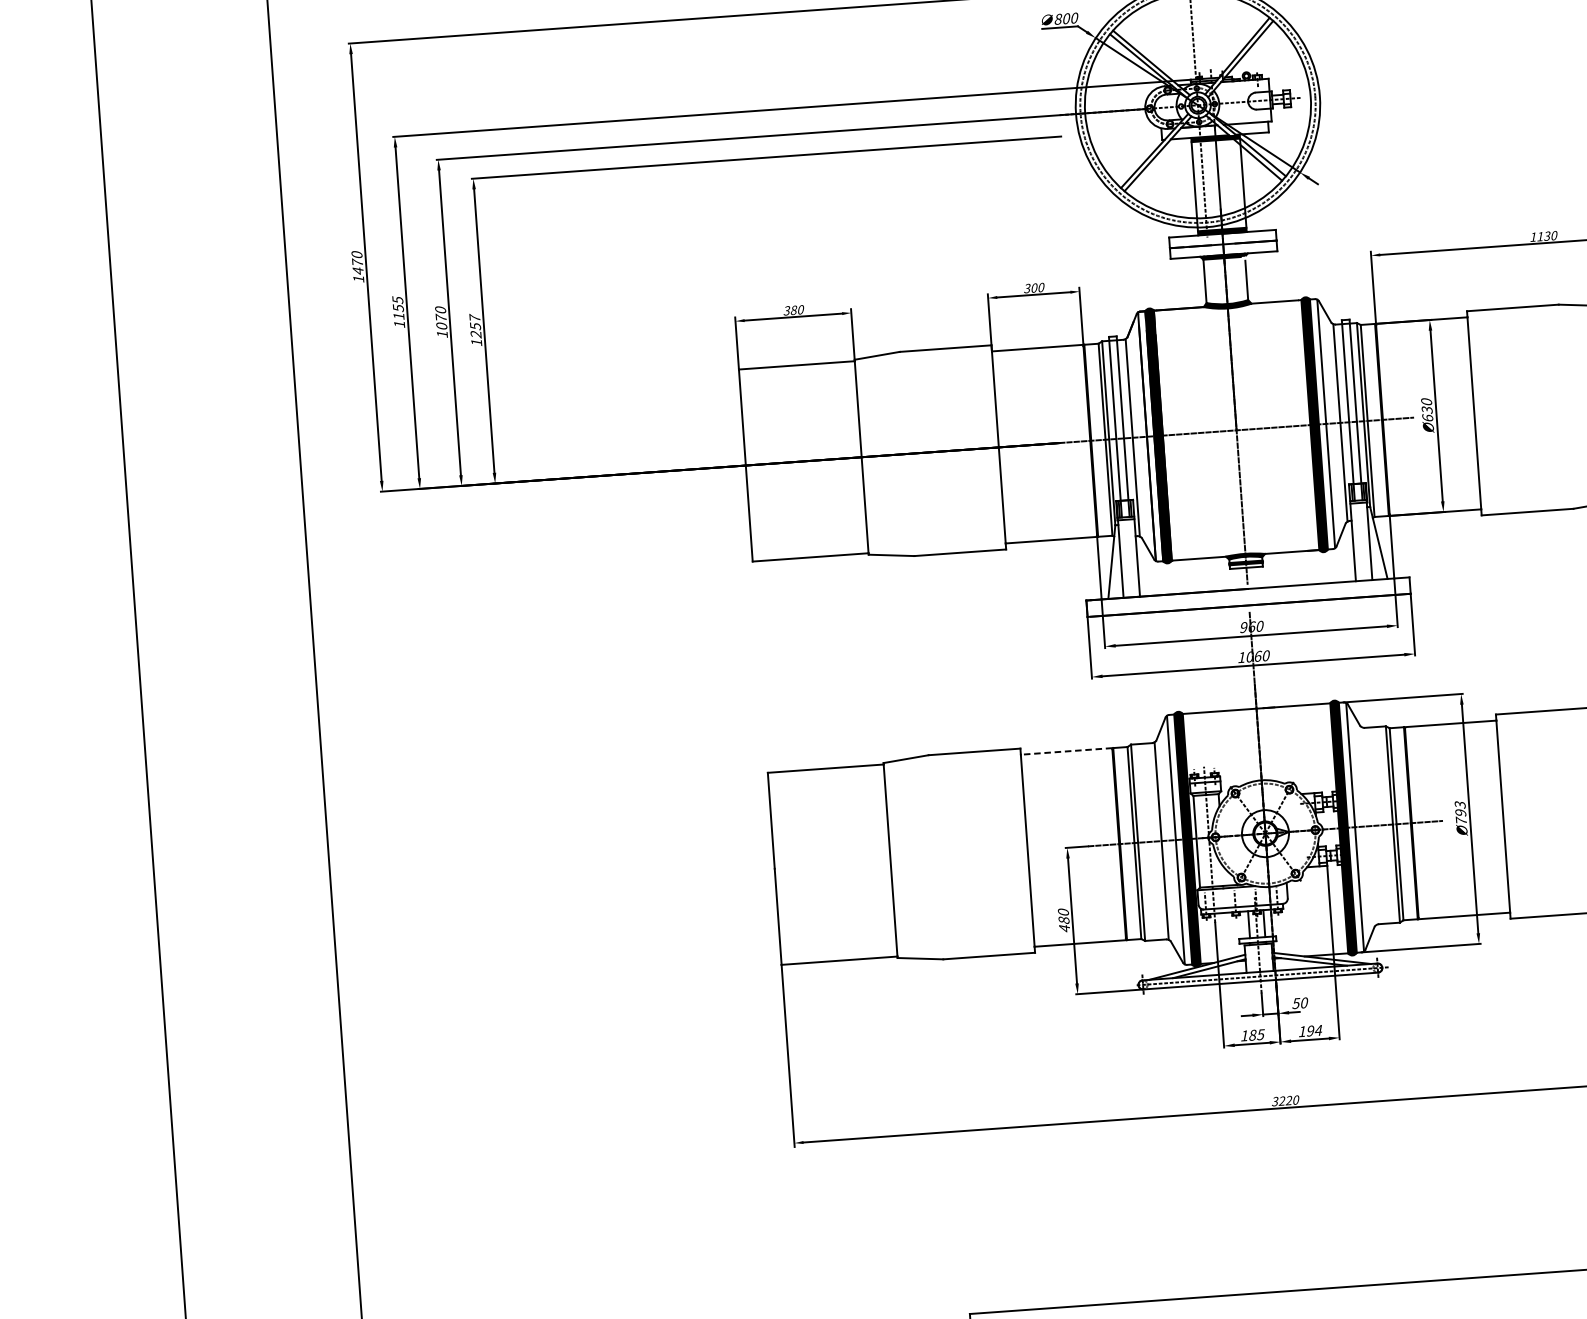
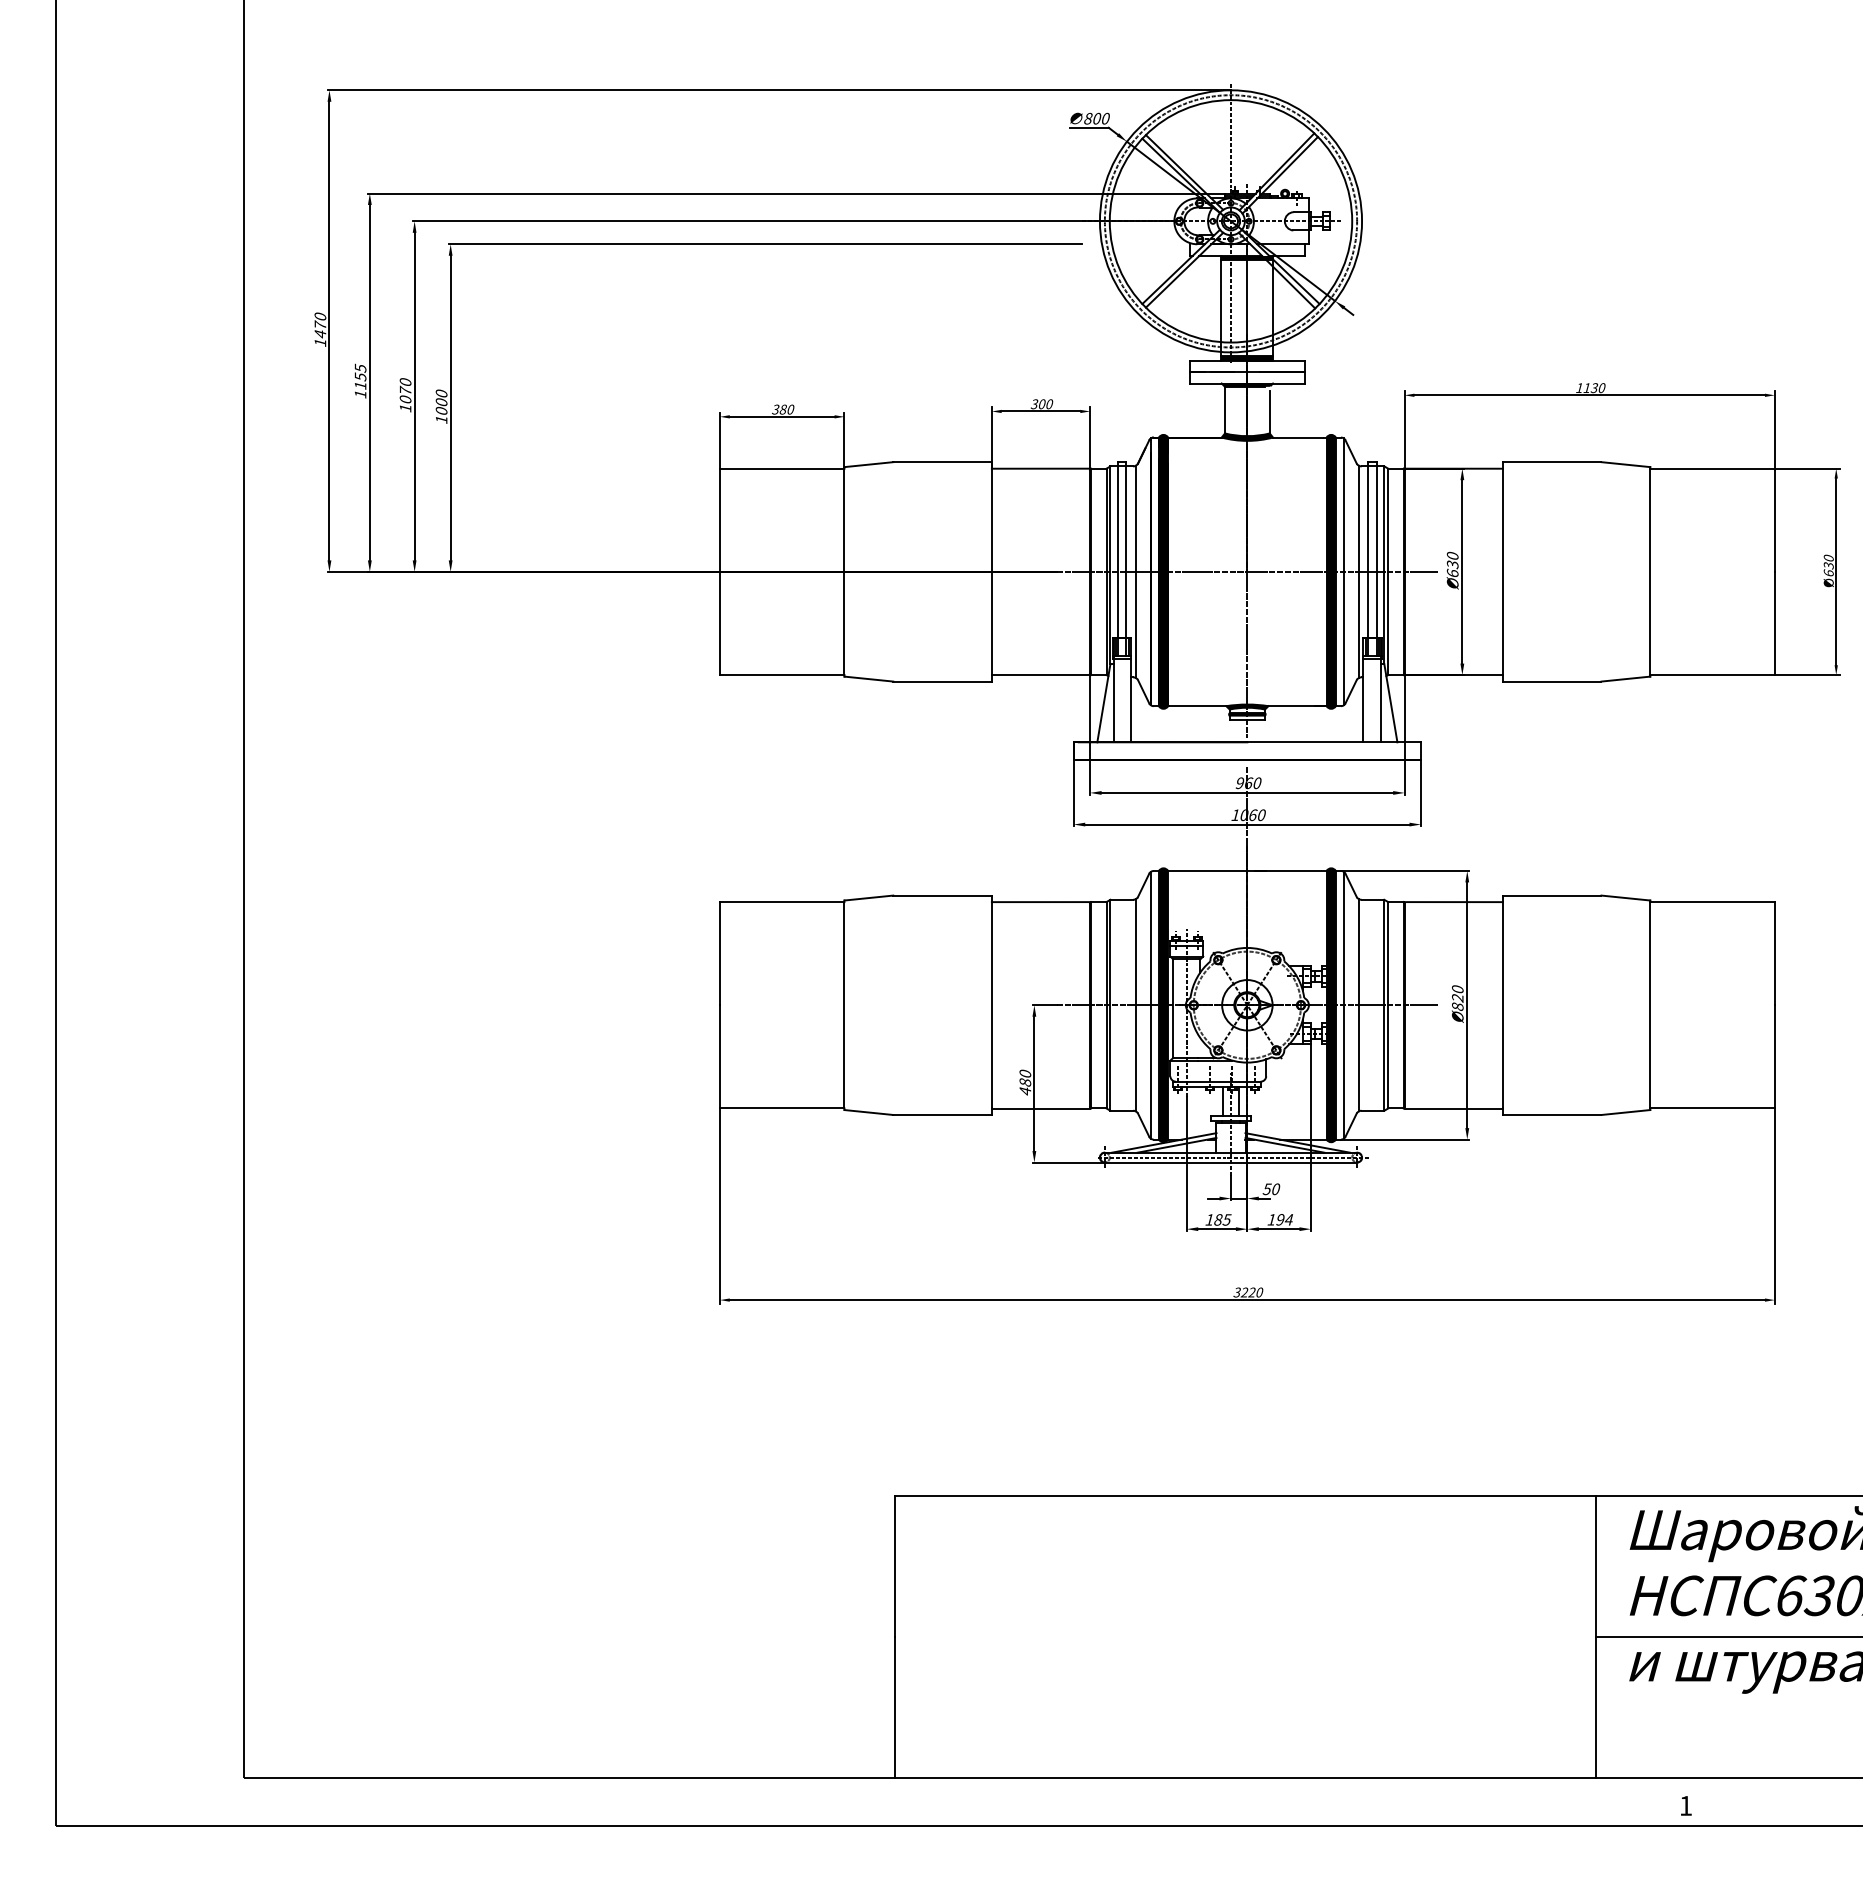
text: (475, 325) -> (441, 401), 1257 -> 1000
line: (1066, 751) -> (1040, 902), dashed -> solid
text: (1460, 812) -> (1457, 997), Ø793 -> Ø820
line: (1368, 826) -> (1358, 1005), added

